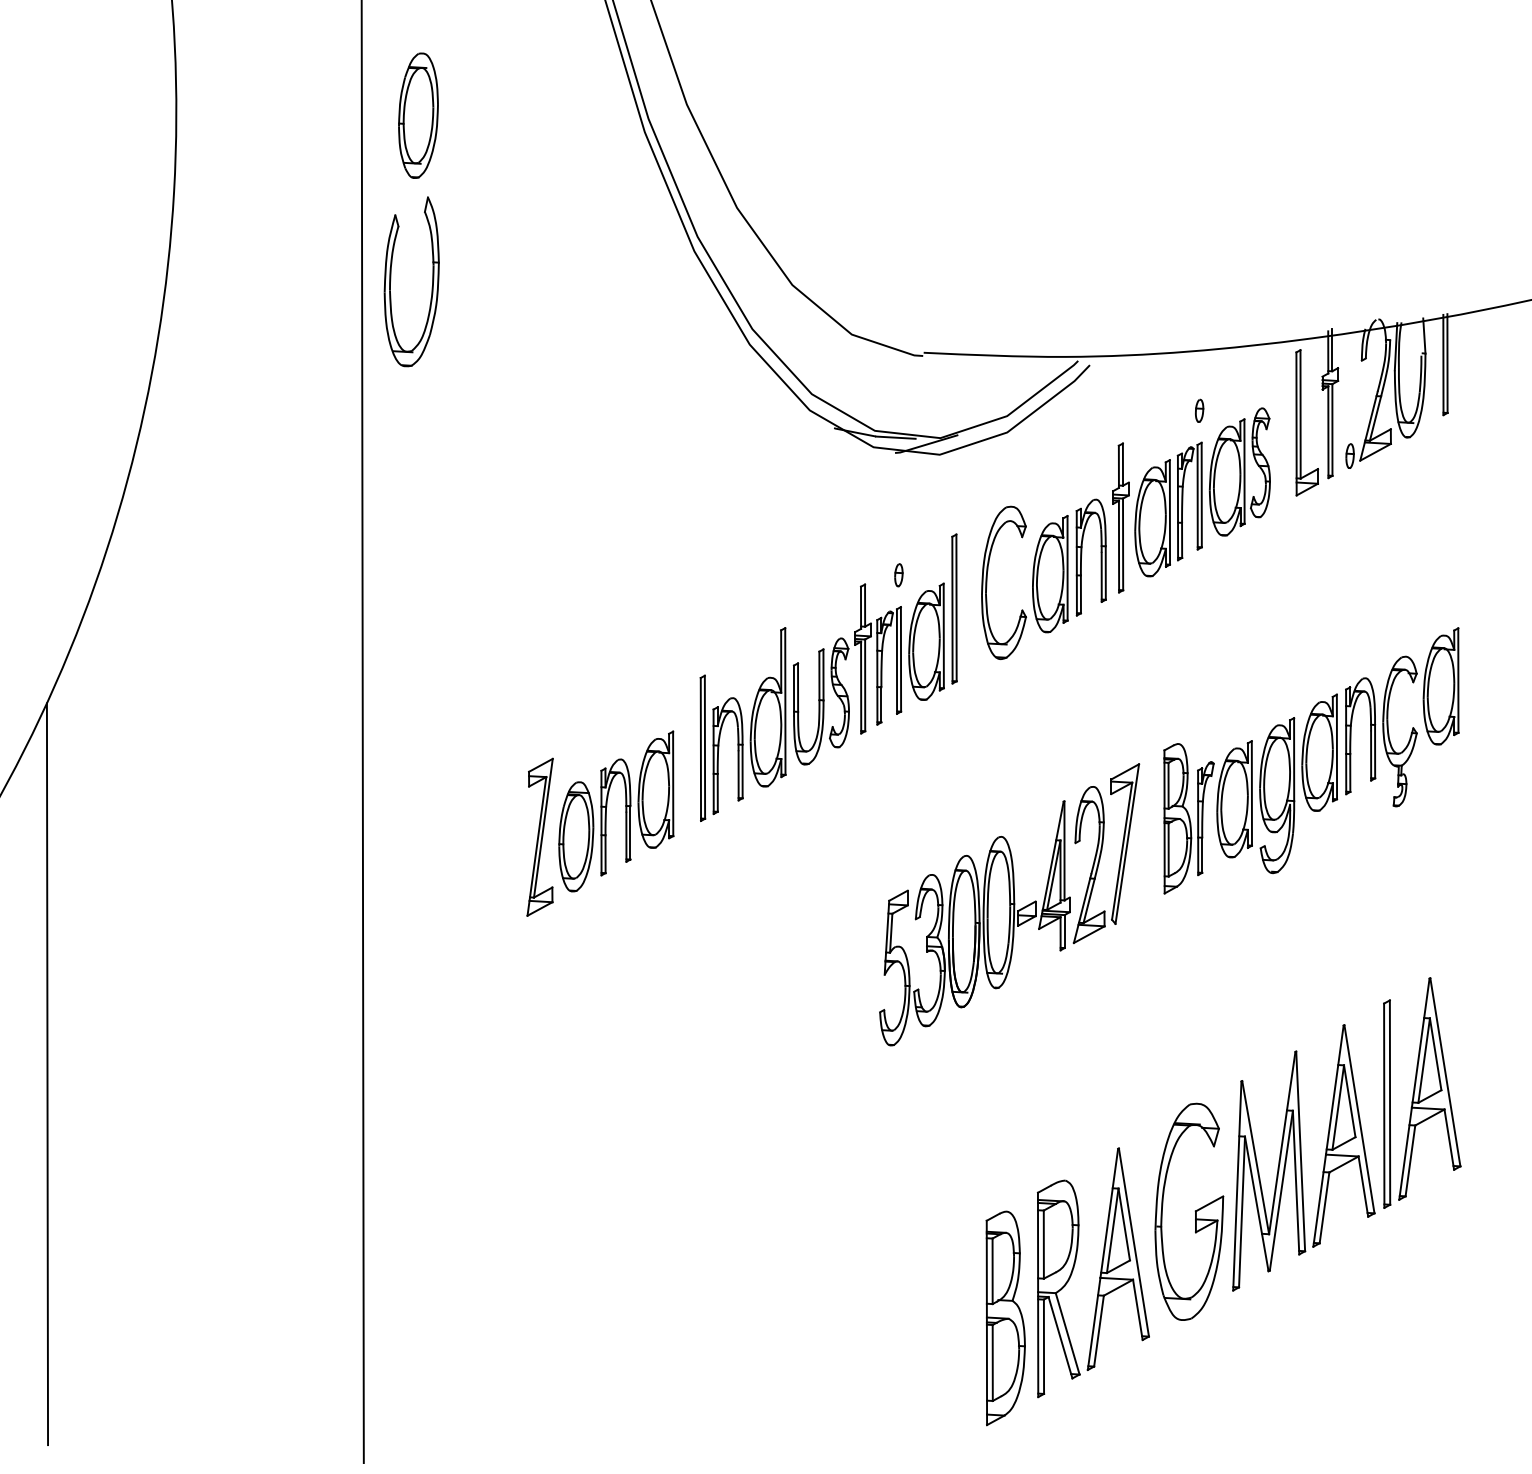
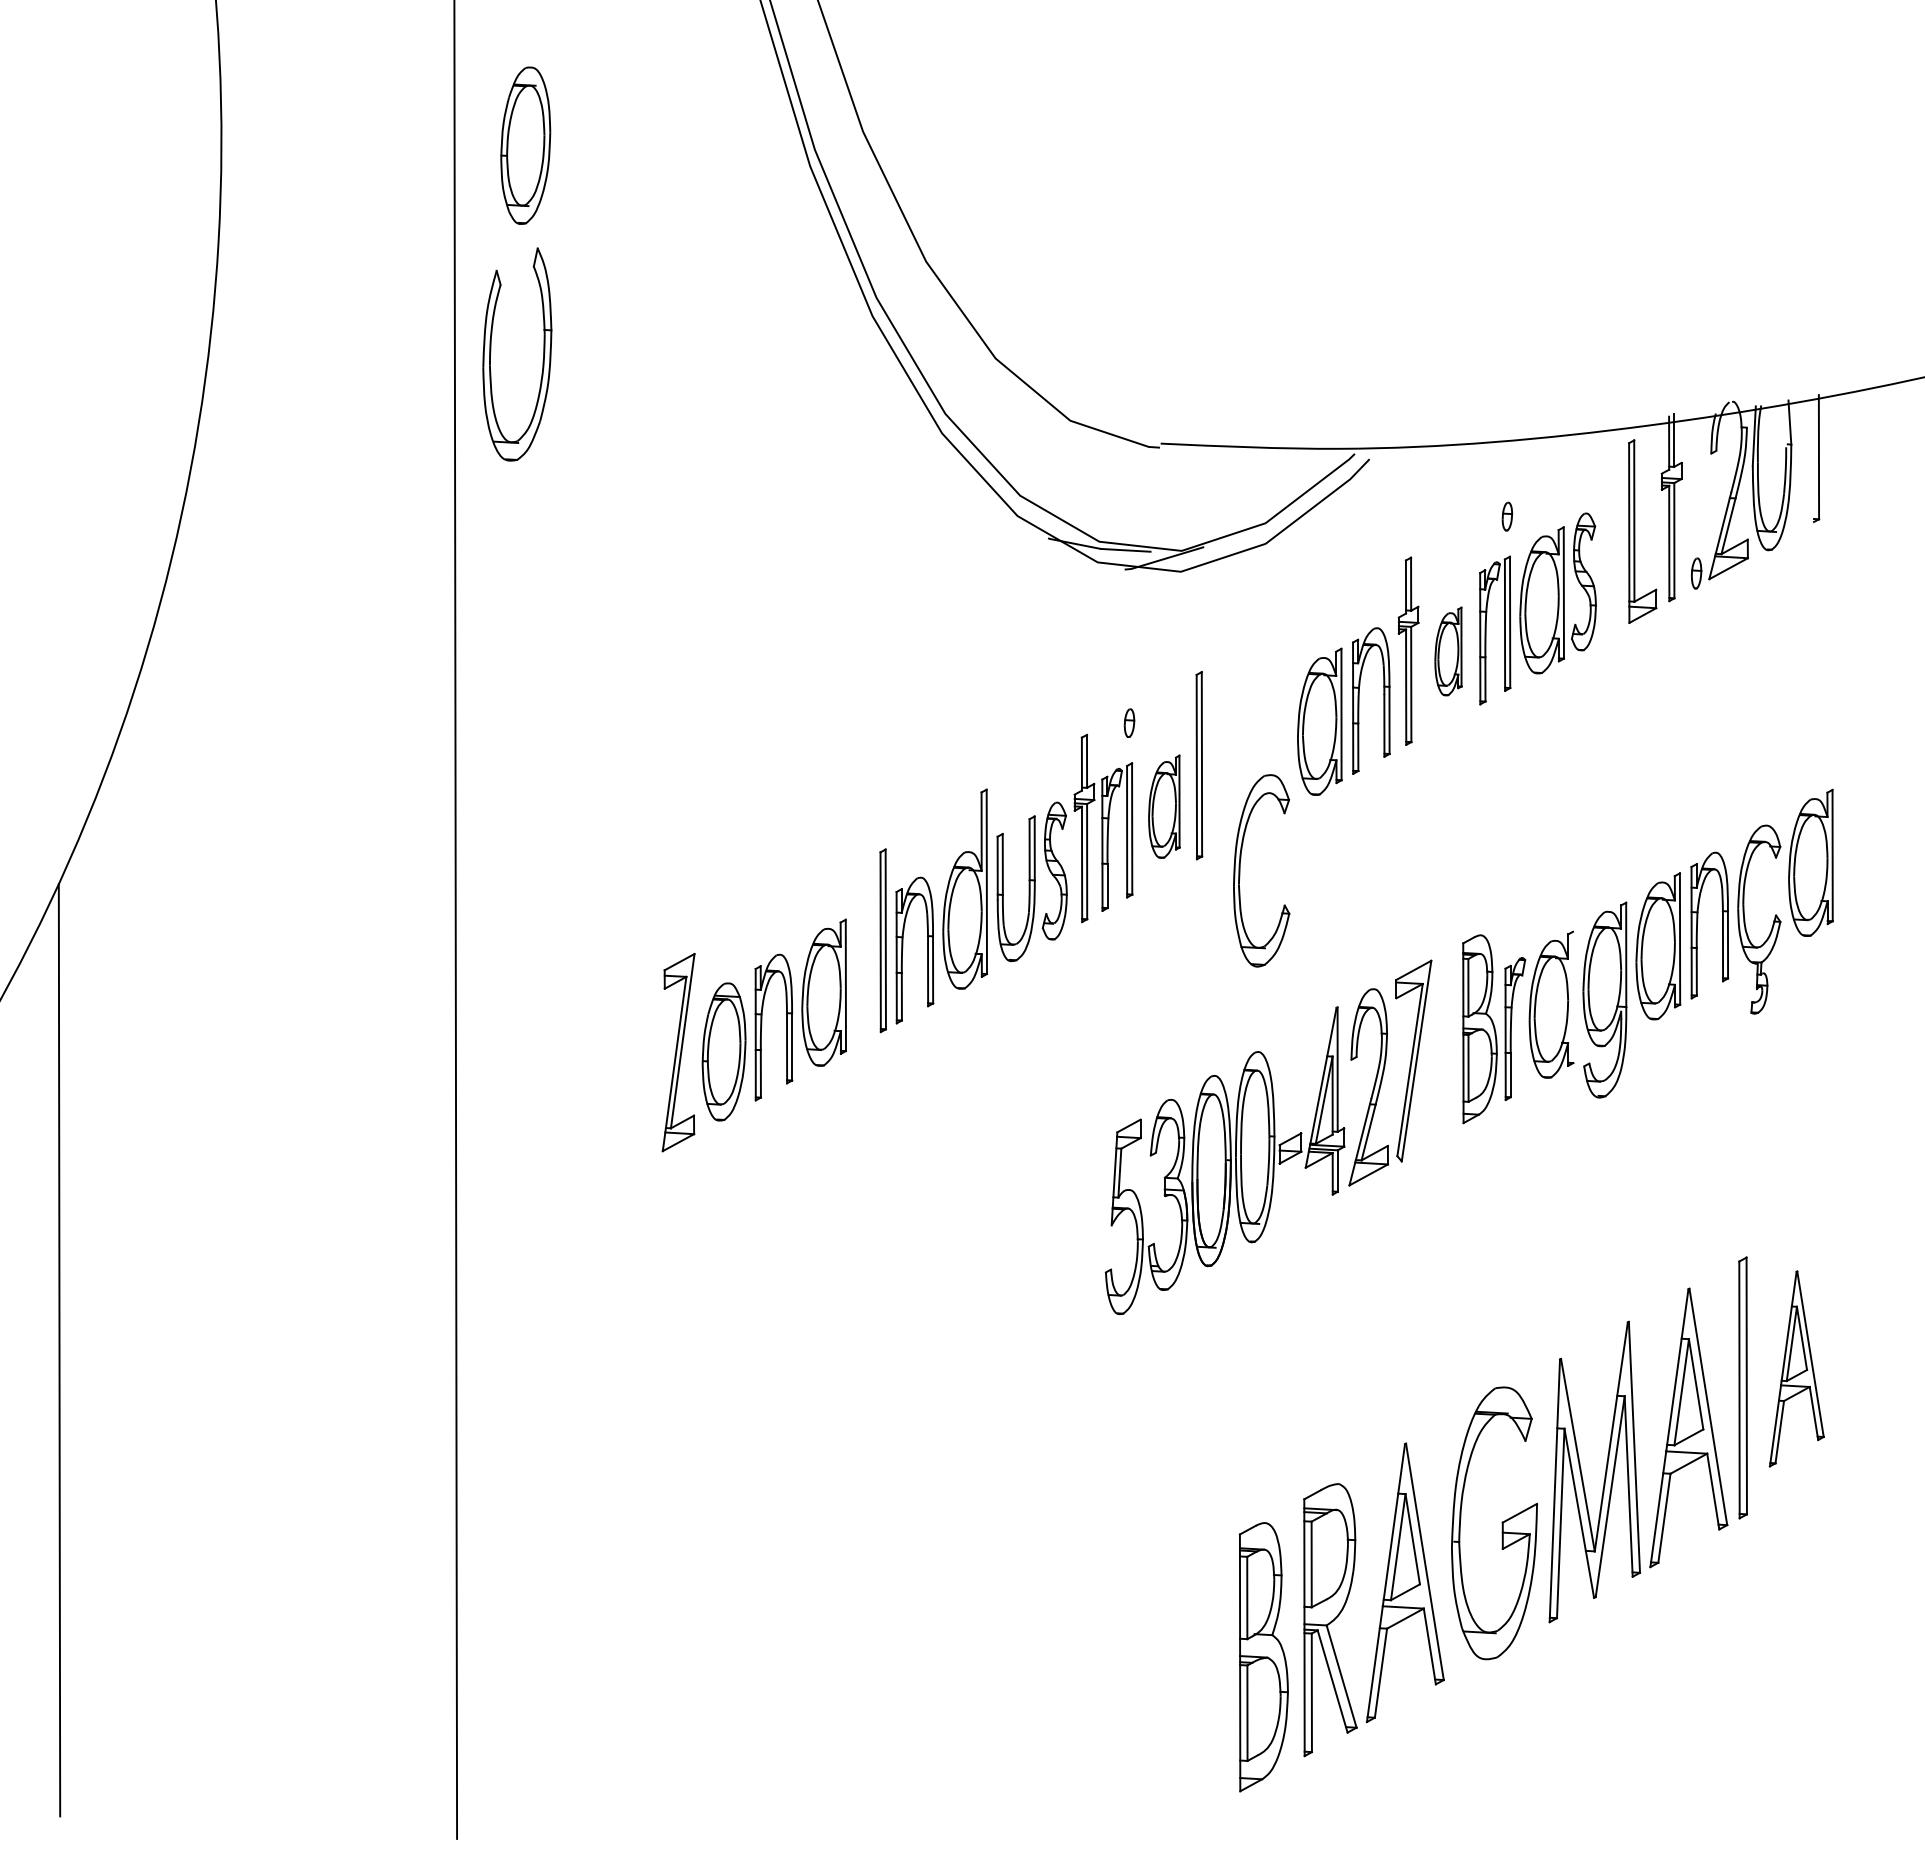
line: (1443, 365) -> (1813, 459), removed
part: (1152, 518) -> (1448, 651), size x0.6
part: (987, 582) -> (1240, 870), moved
part: (926, 641) -> (1164, 806), size x0.7
line: (1252, 793) -> (1573, 997), removed
part: (1429, 1088) -> (1796, 1368), size x0.7

